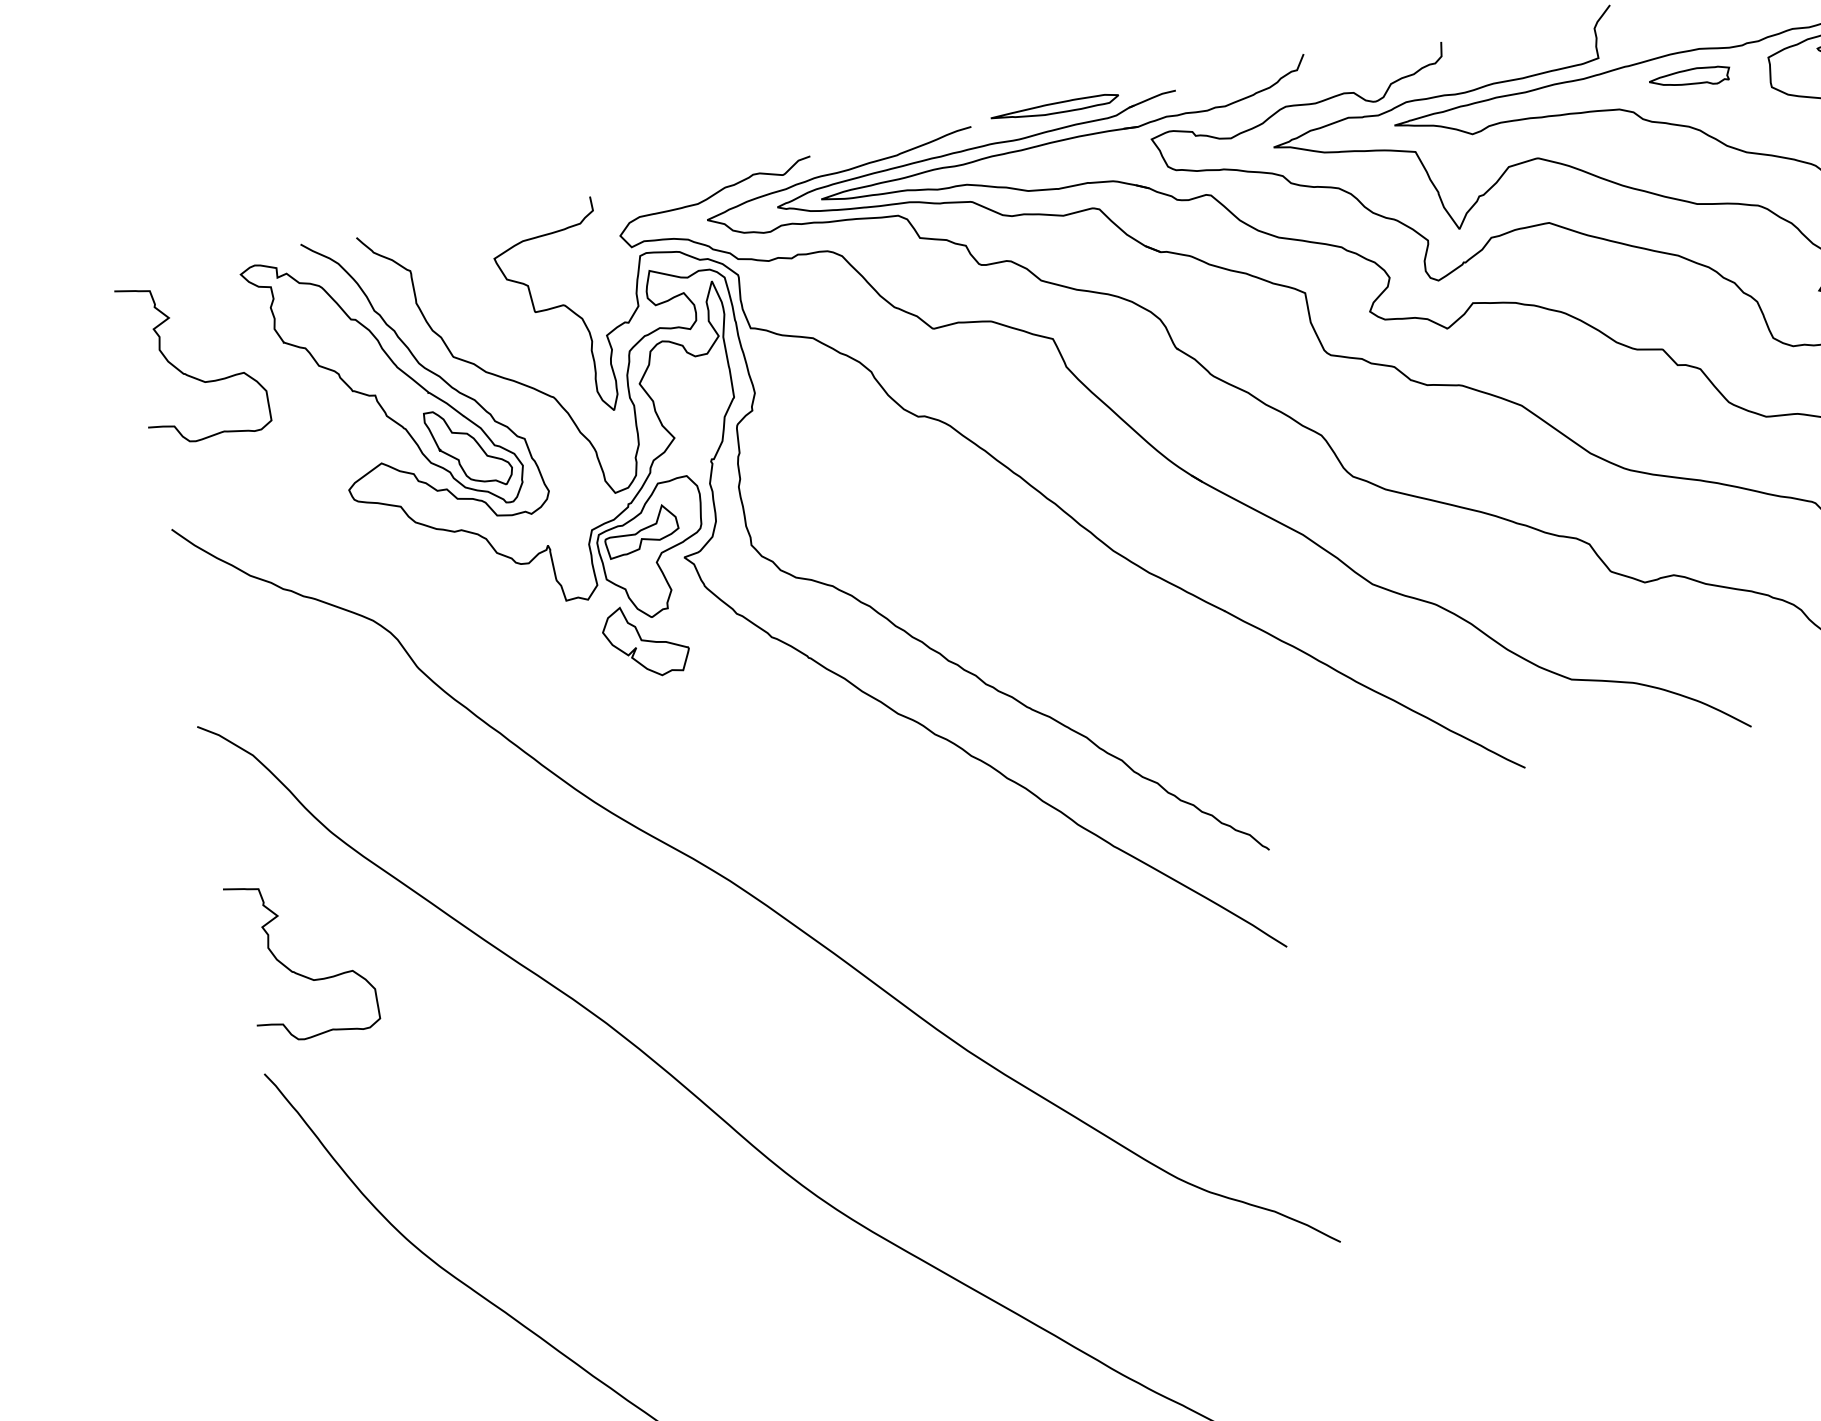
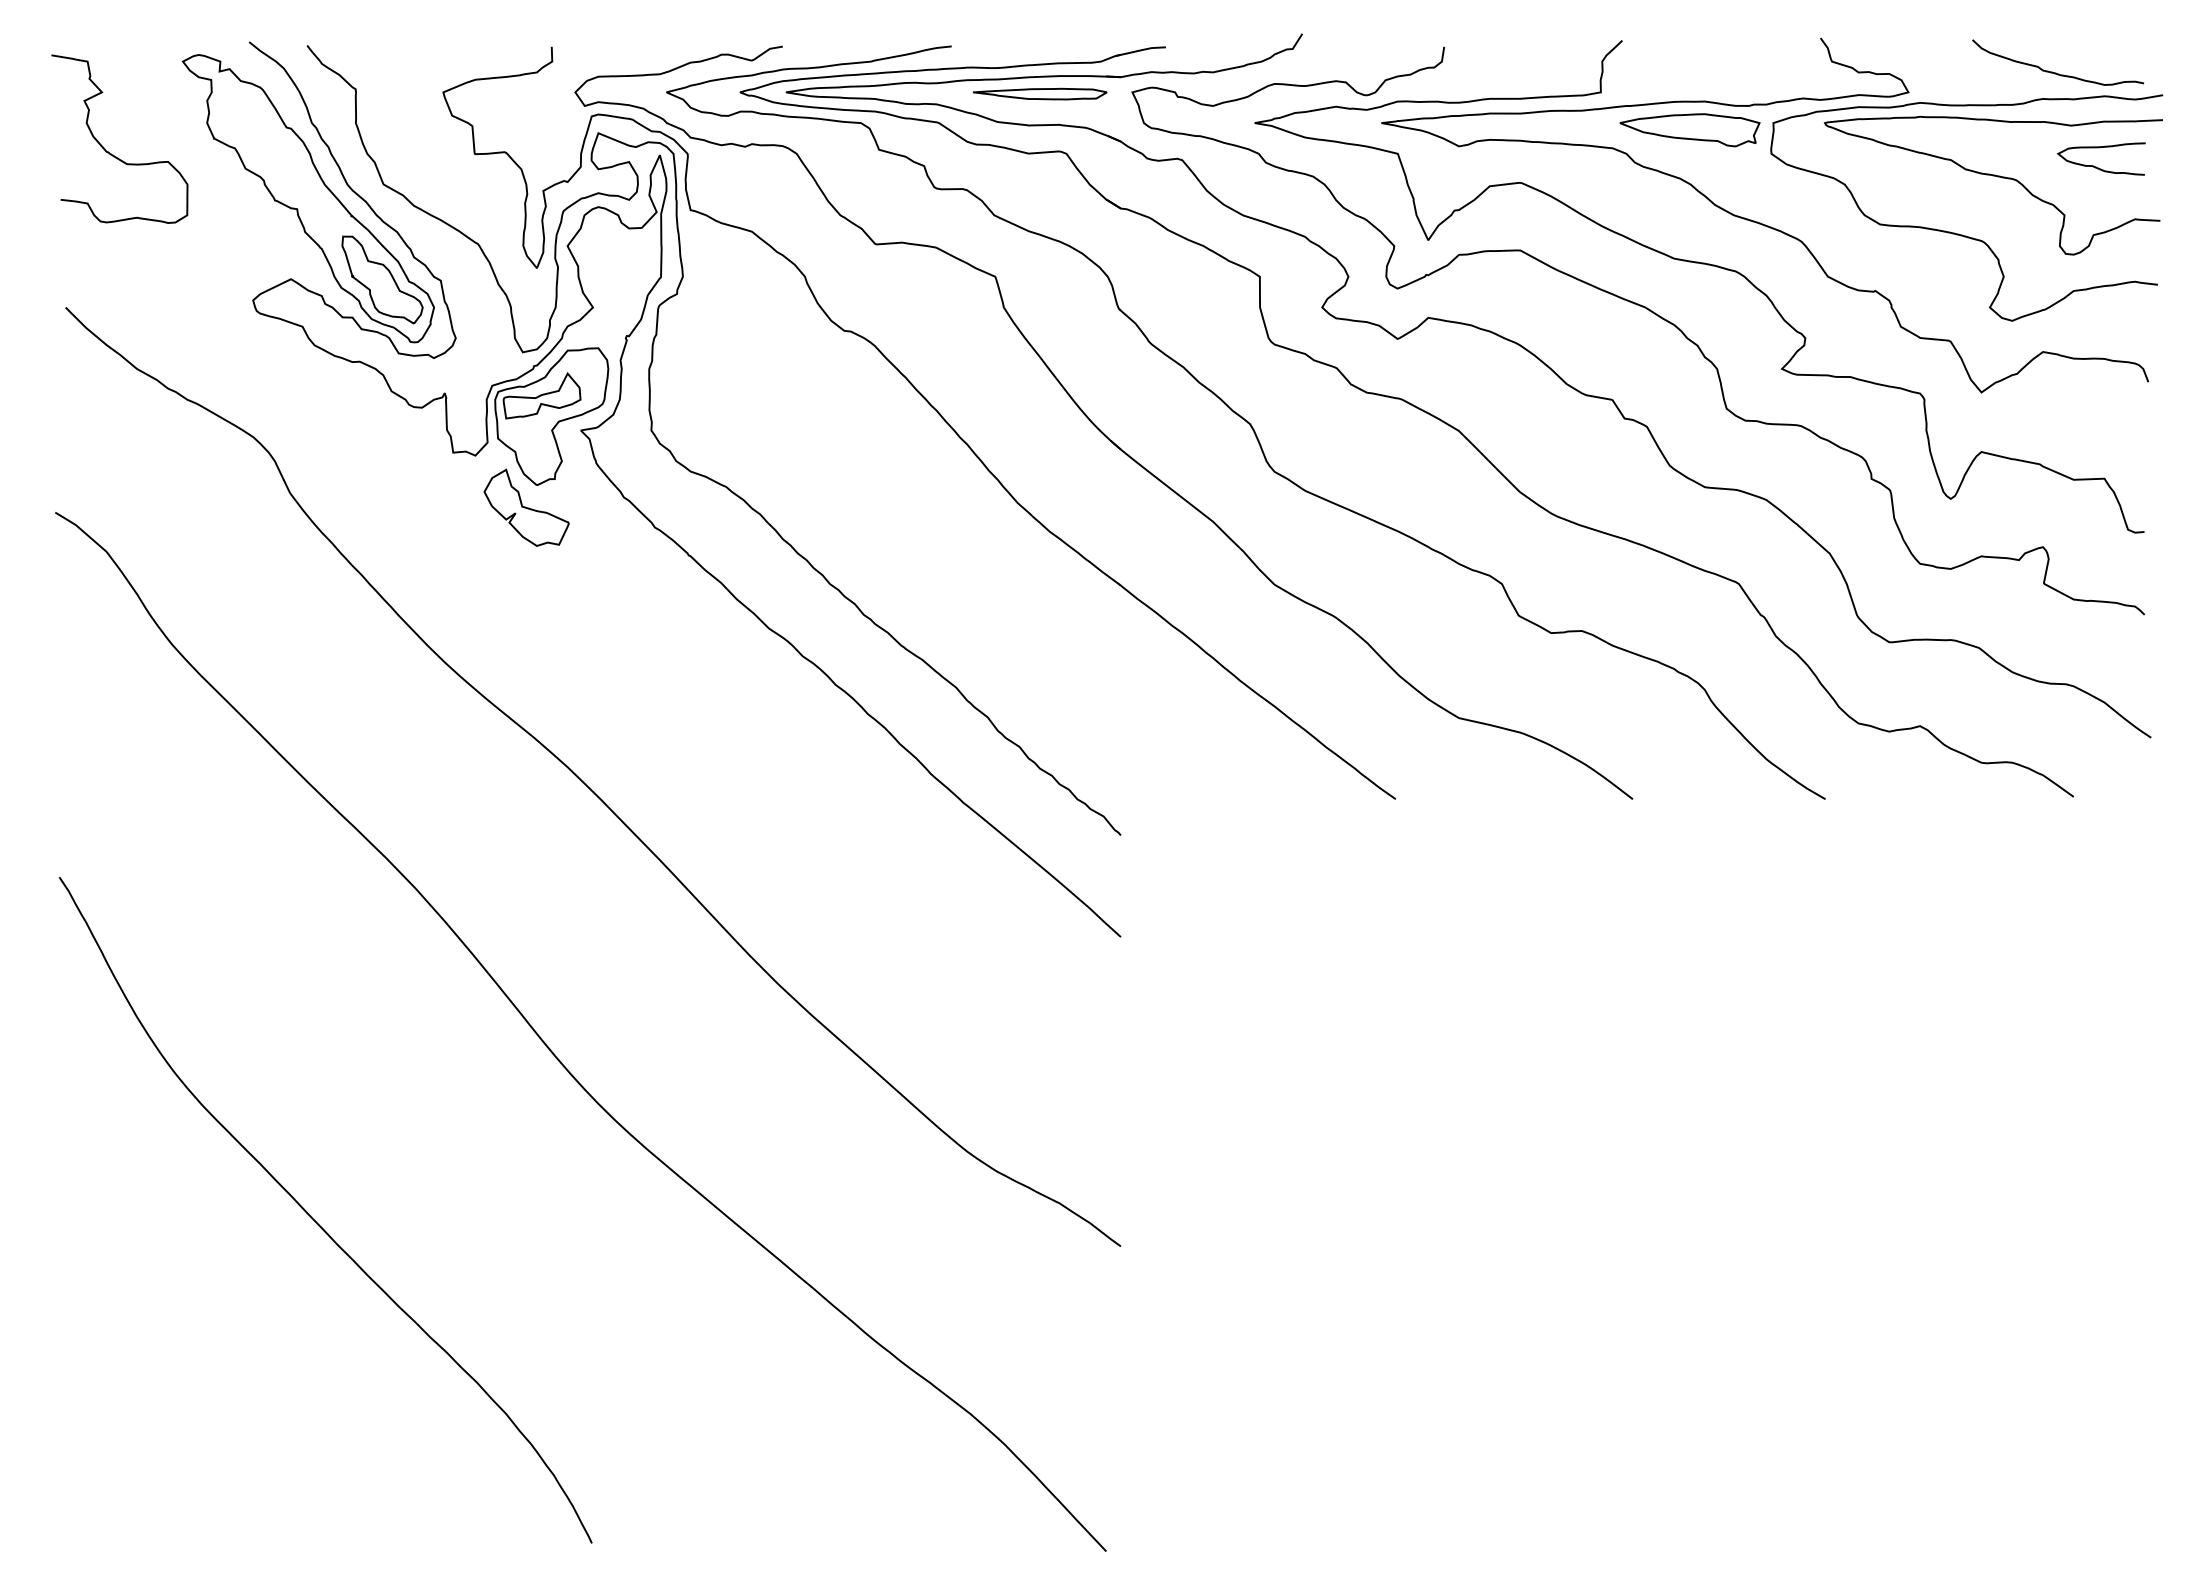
part: (1689, 79) -> (1689, 130), size x1.67
part: (1055, 107) -> (1040, 93), moved
curve: (297, 972) -> (111, 780), removed

